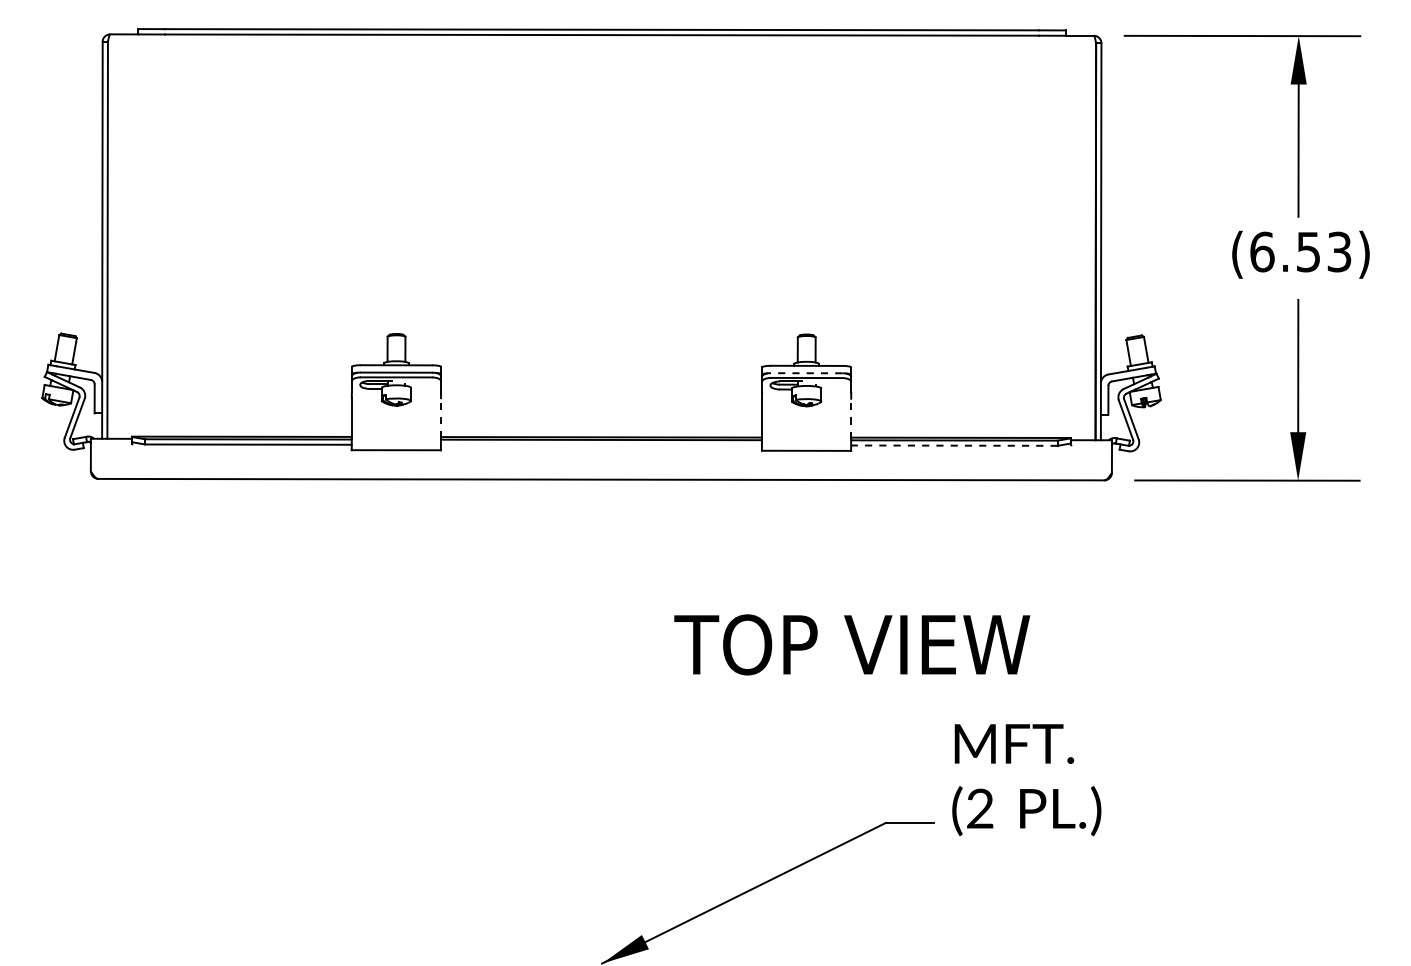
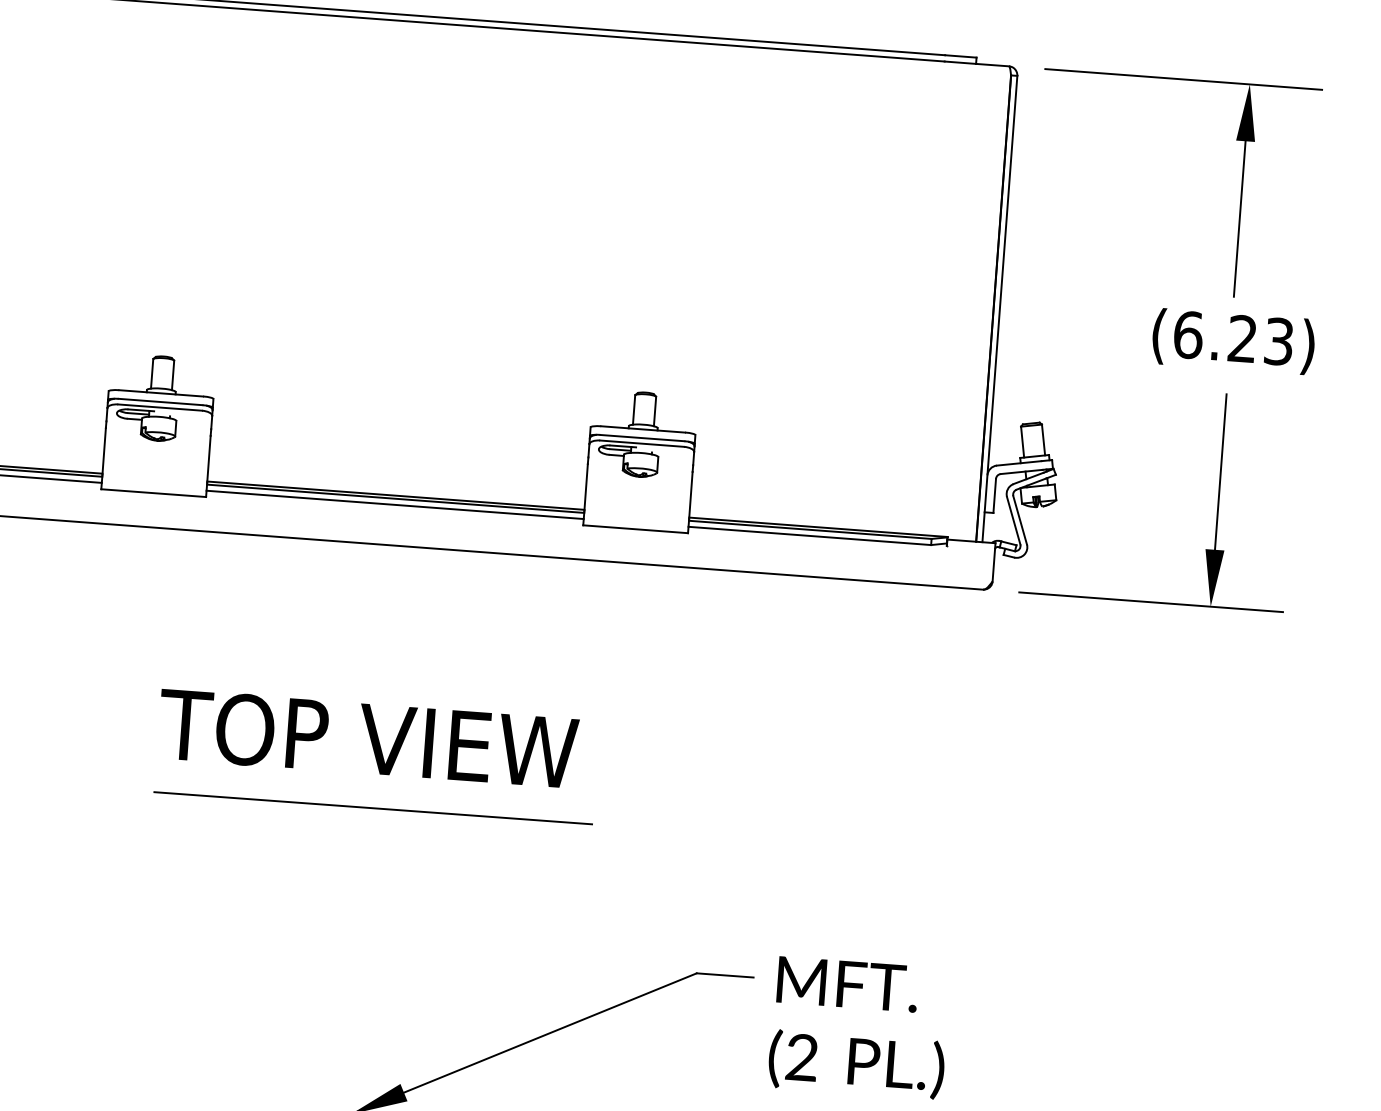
text: (1307, 251) -> (1241, 338), (6.53) -> (6.23)
line: (806, 373) -> (642, 438), dashed -> solid
line: (440, 417) -> (208, 458), dashed -> solid
line: (851, 418) -> (691, 495), dashed -> solid
line: (600, 444) -> (394, 504), added
line: (953, 445) -> (808, 535), dashed -> solid
text: (852, 644) -> (368, 738), moved
line: (601, 703) -> (372, 808), added
text: (1026, 780) -> (858, 1028), moved

